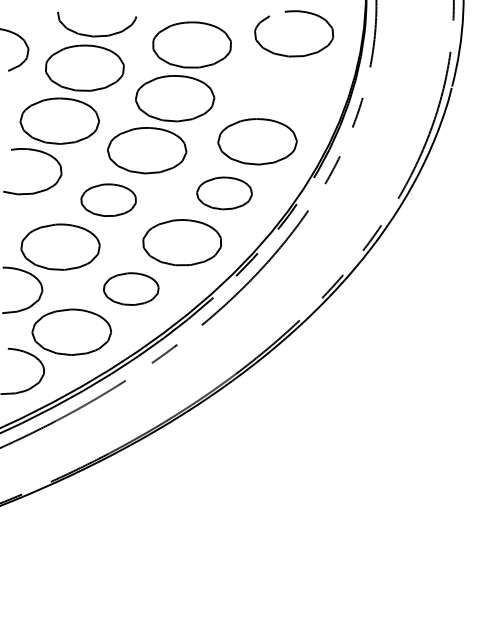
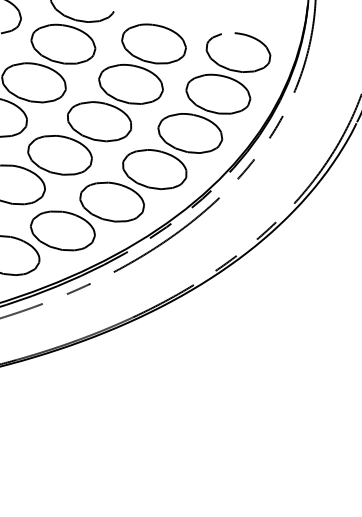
part: (280, 87) -> (218, 93), added
part: (224, 193) -> (154, 169), size x1.43
part: (108, 199) -> (59, 154), size x1.43
part: (131, 288) -> (63, 230), size x1.43

